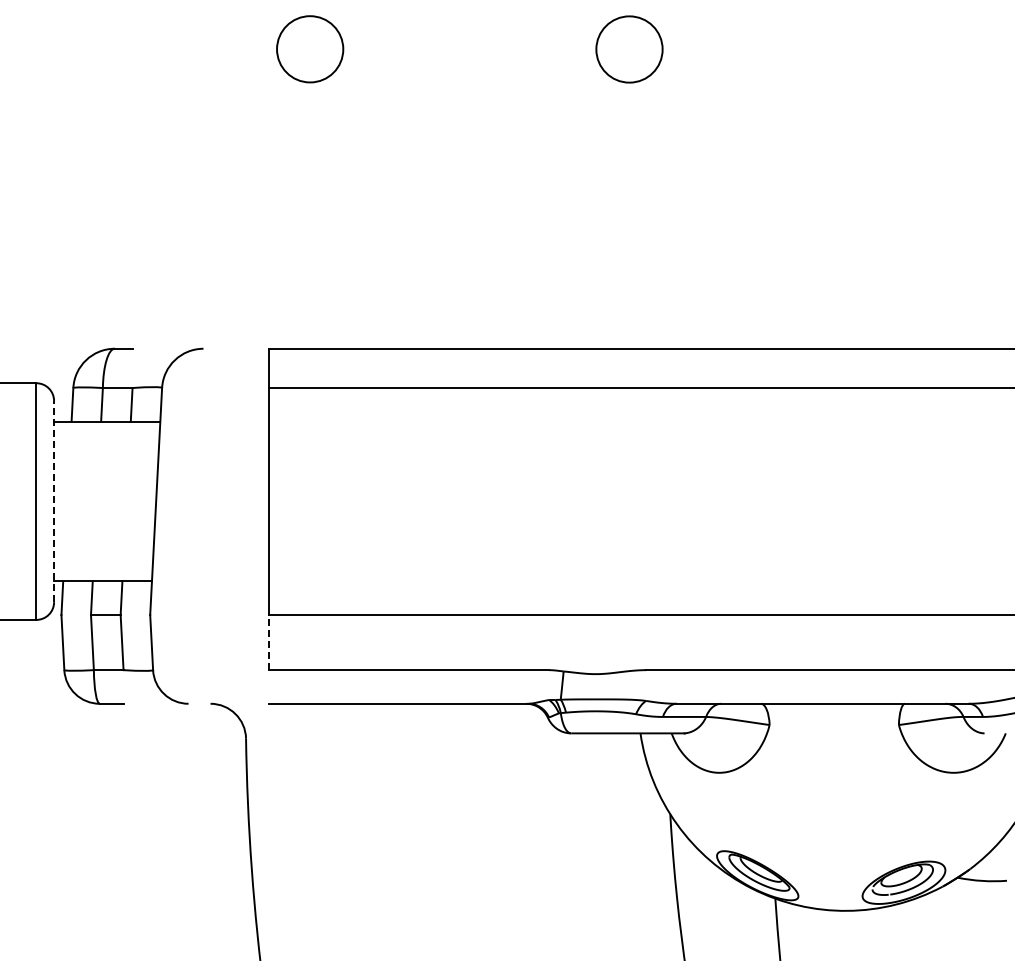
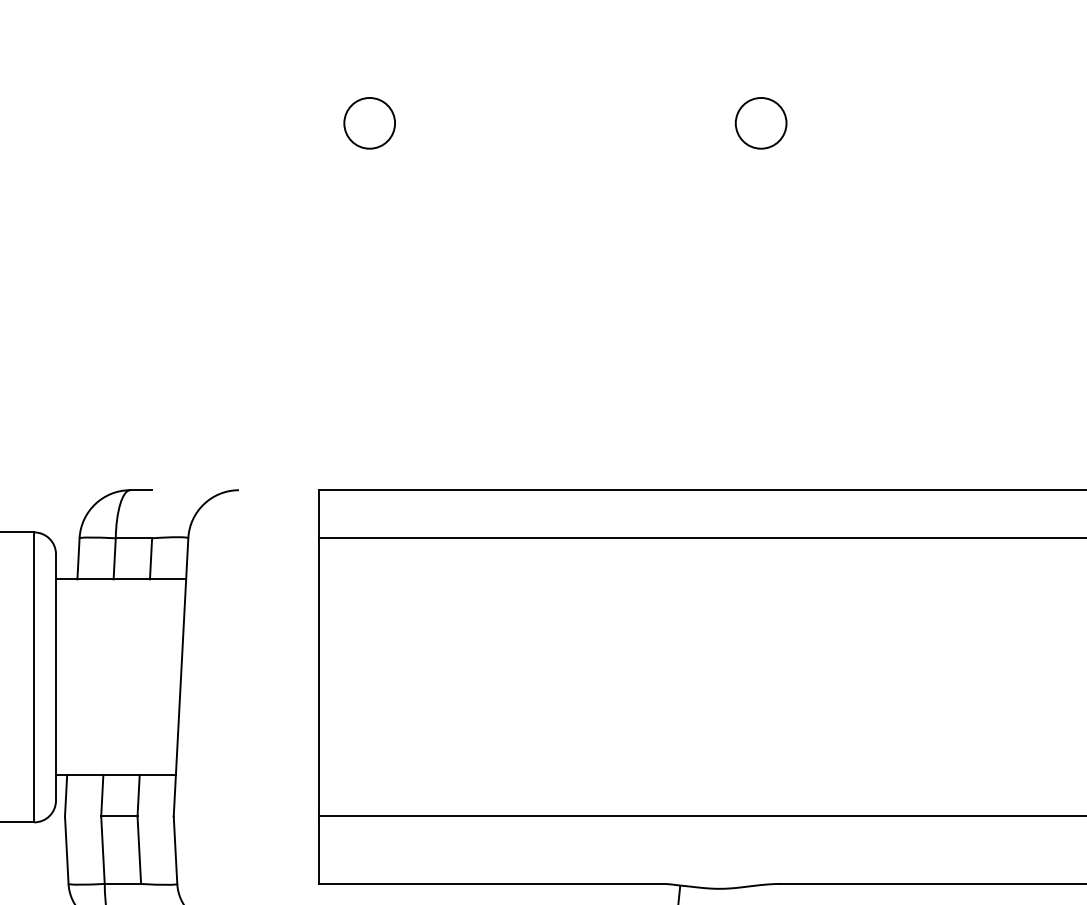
circle: (629, 48) -> (760, 122), size x0.62
circle: (309, 49) -> (368, 123), size x0.62
line: (54, 501) -> (56, 677), dashed -> solid
line: (268, 642) -> (318, 850), dashed -> solid

